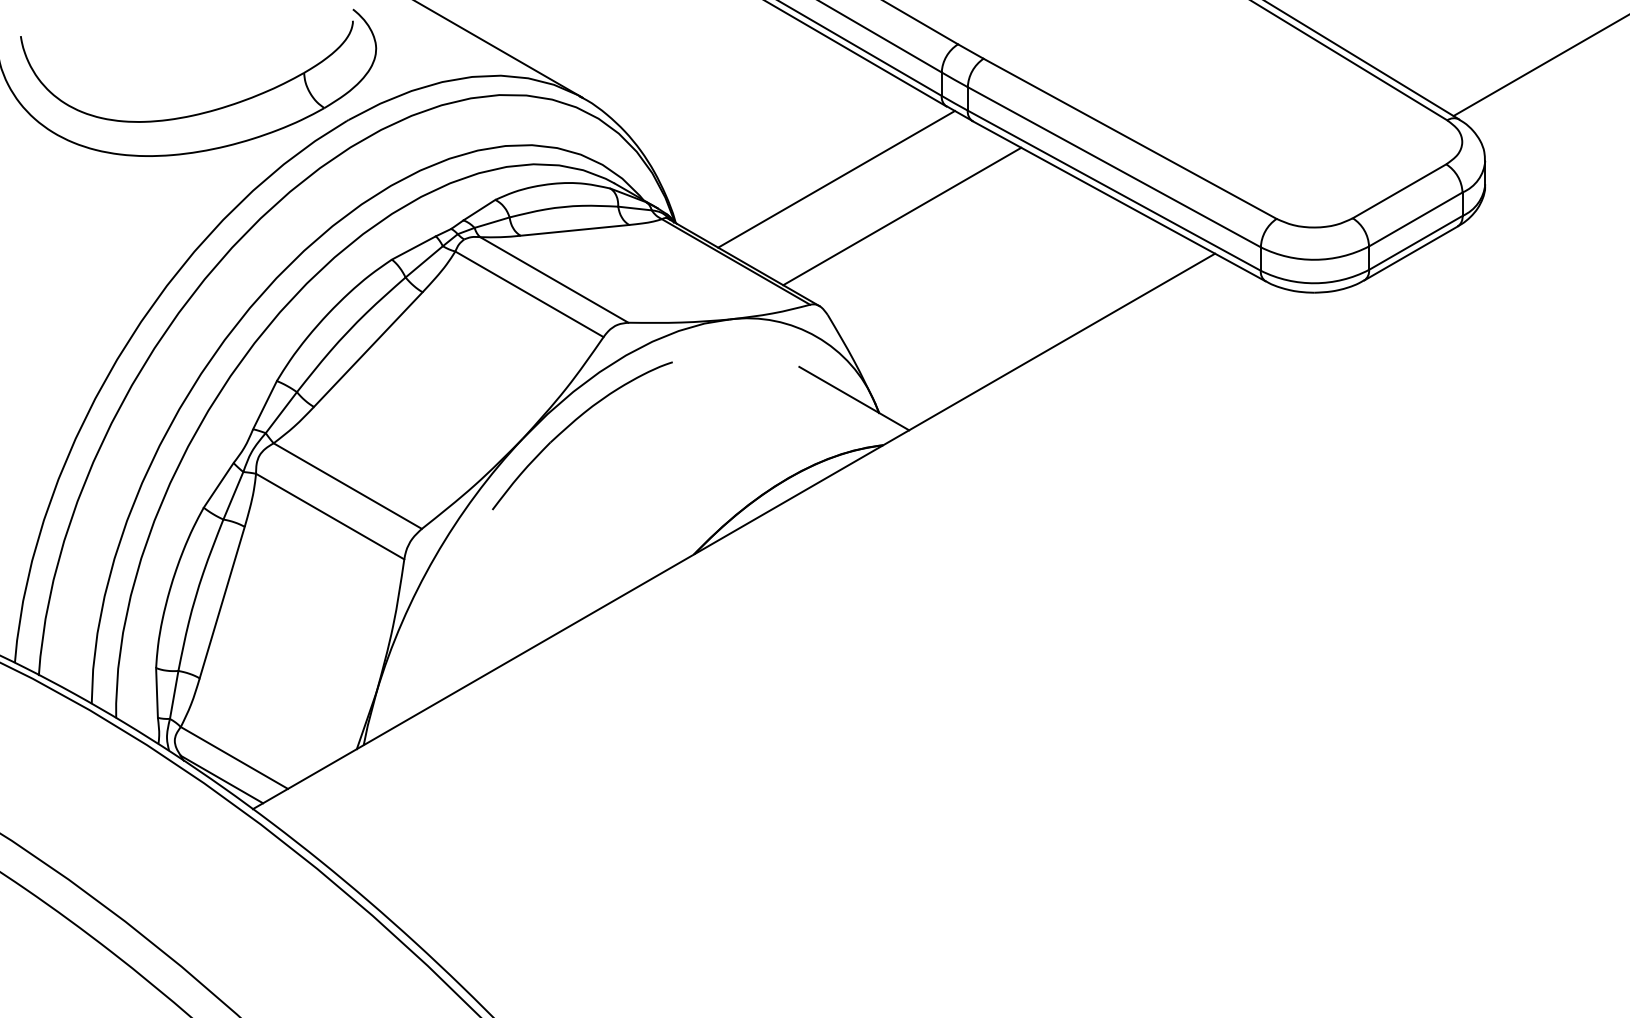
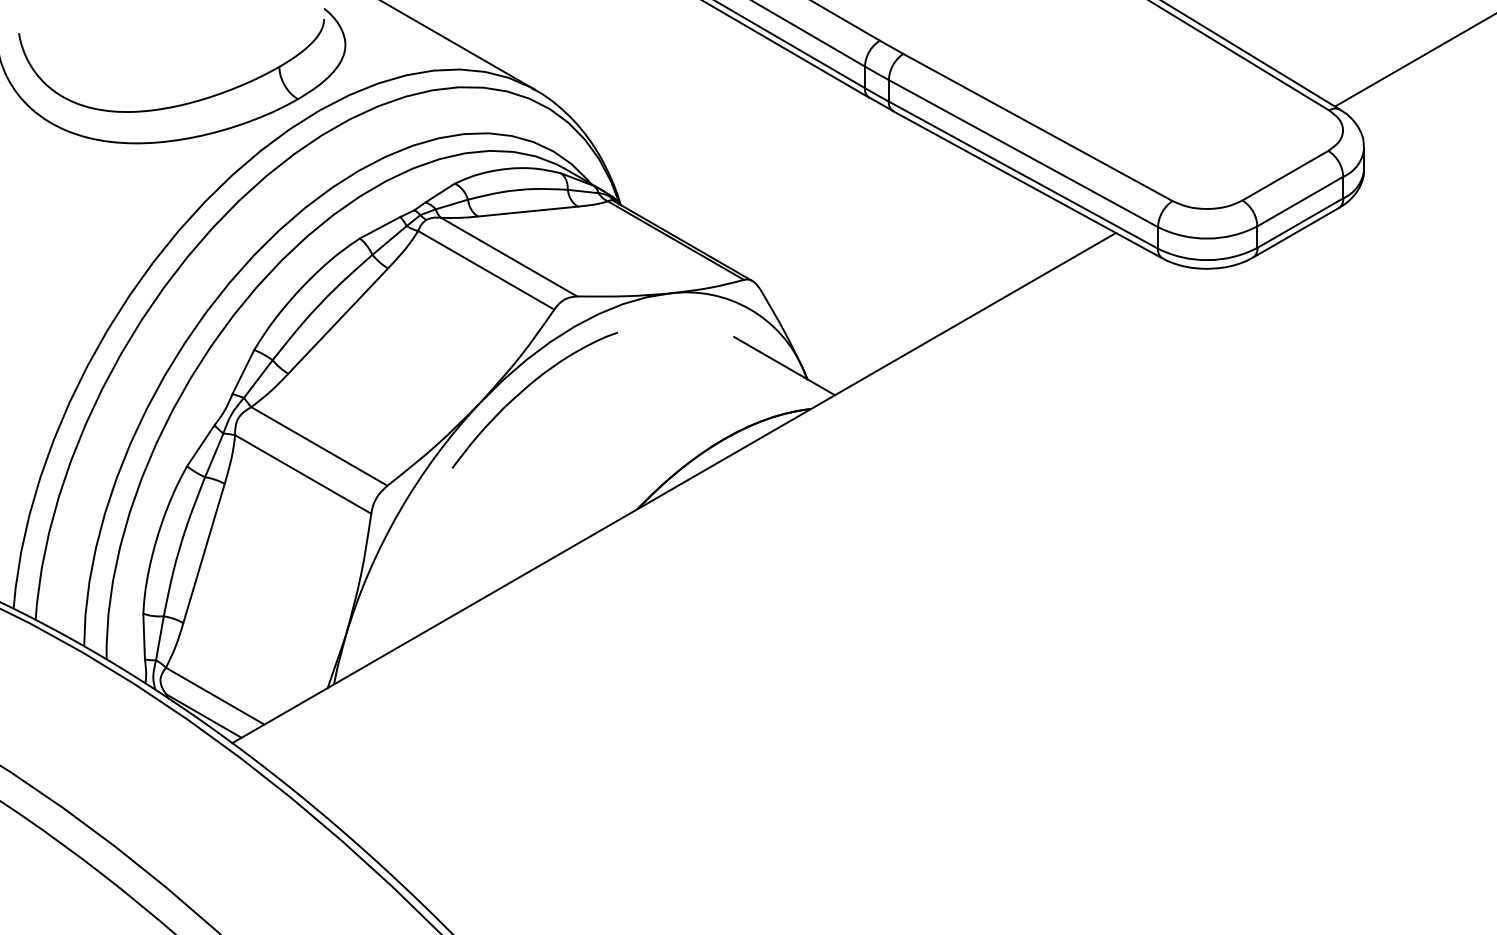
line: (836, 179) -> (768, 164), removed
line: (902, 216) -> (828, 198), removed

